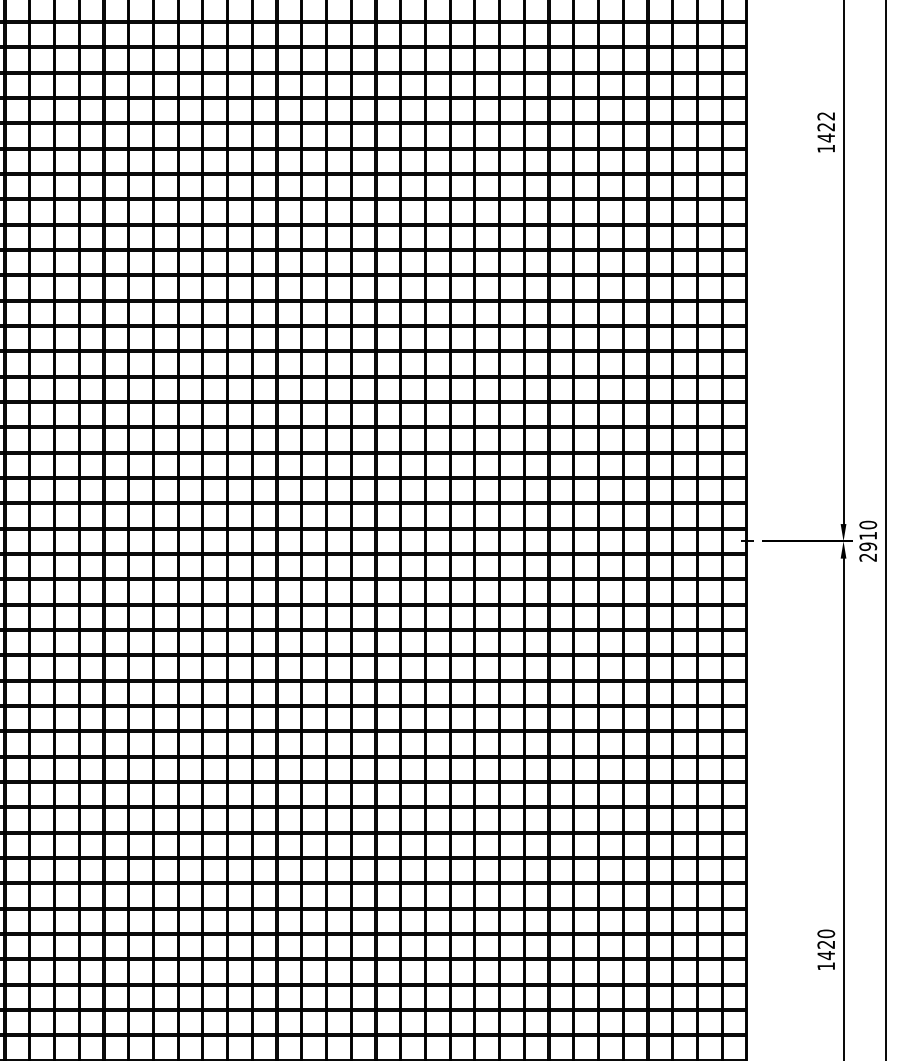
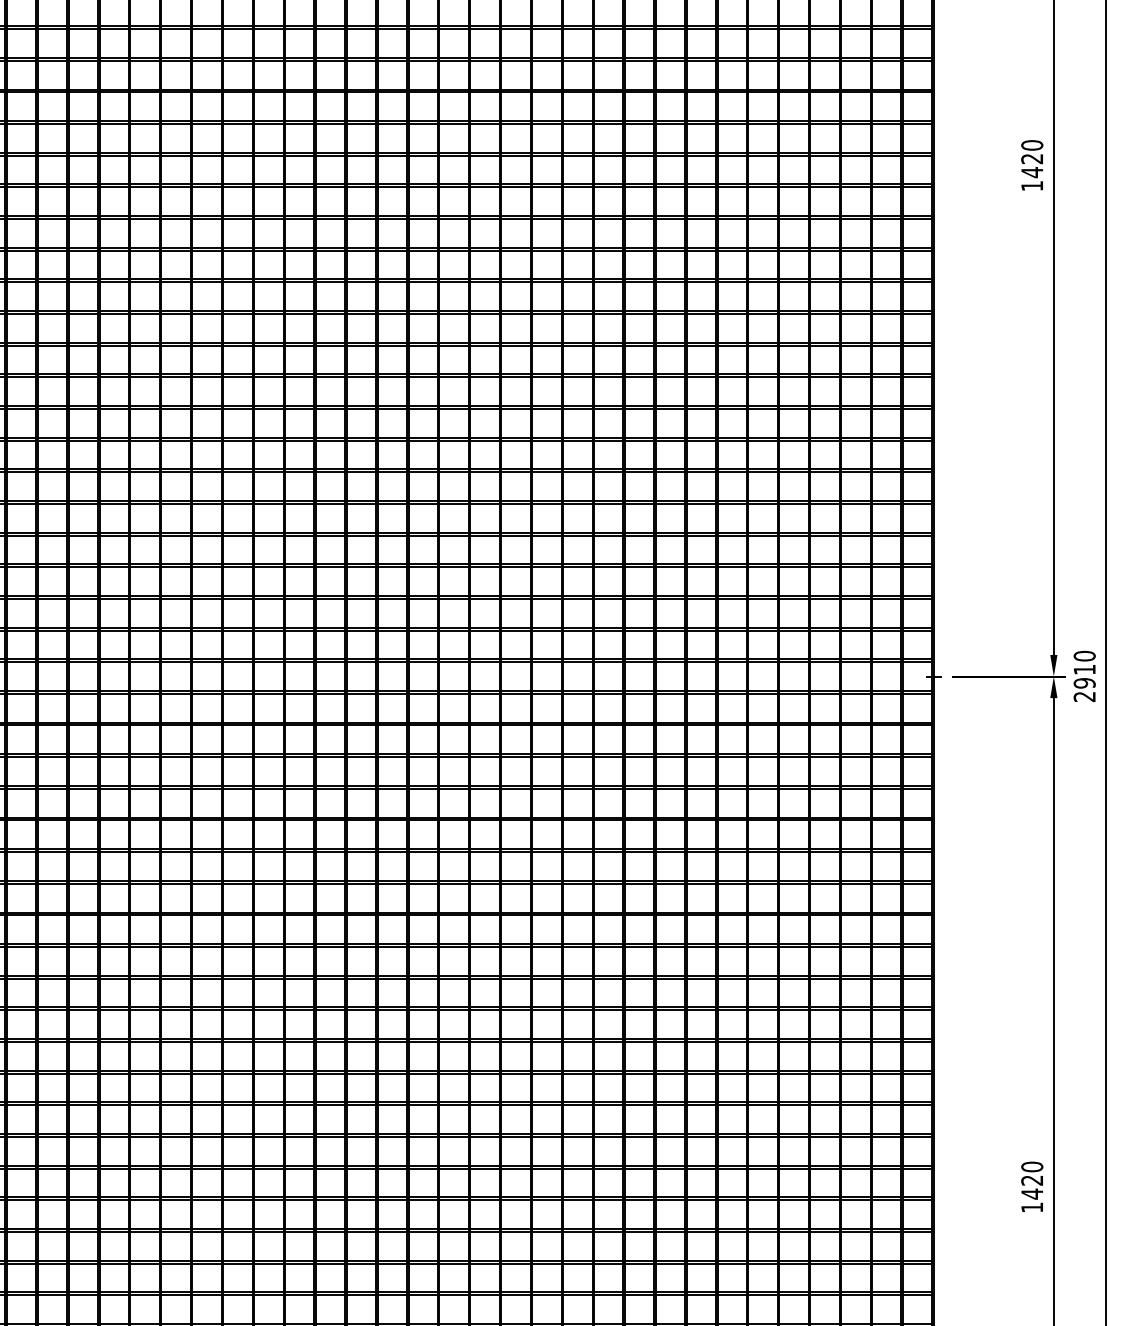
text: (826, 116) -> (1032, 145), 1422 -> 1420

